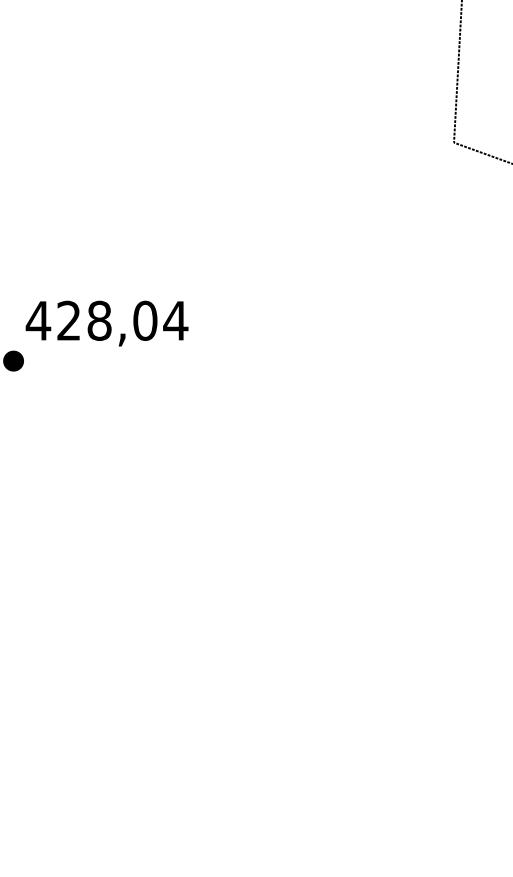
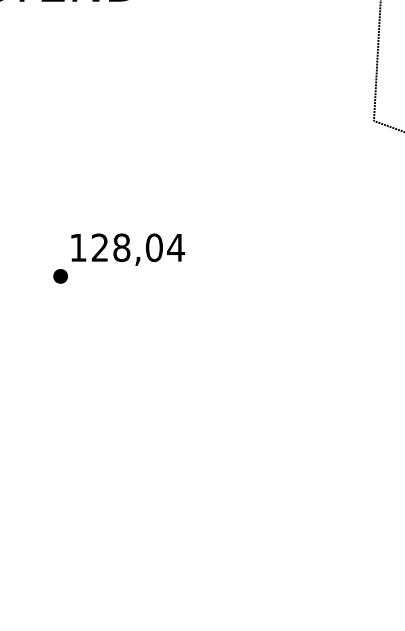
text: (38, 320) -> (78, 247), 428,04 -> 128,04

